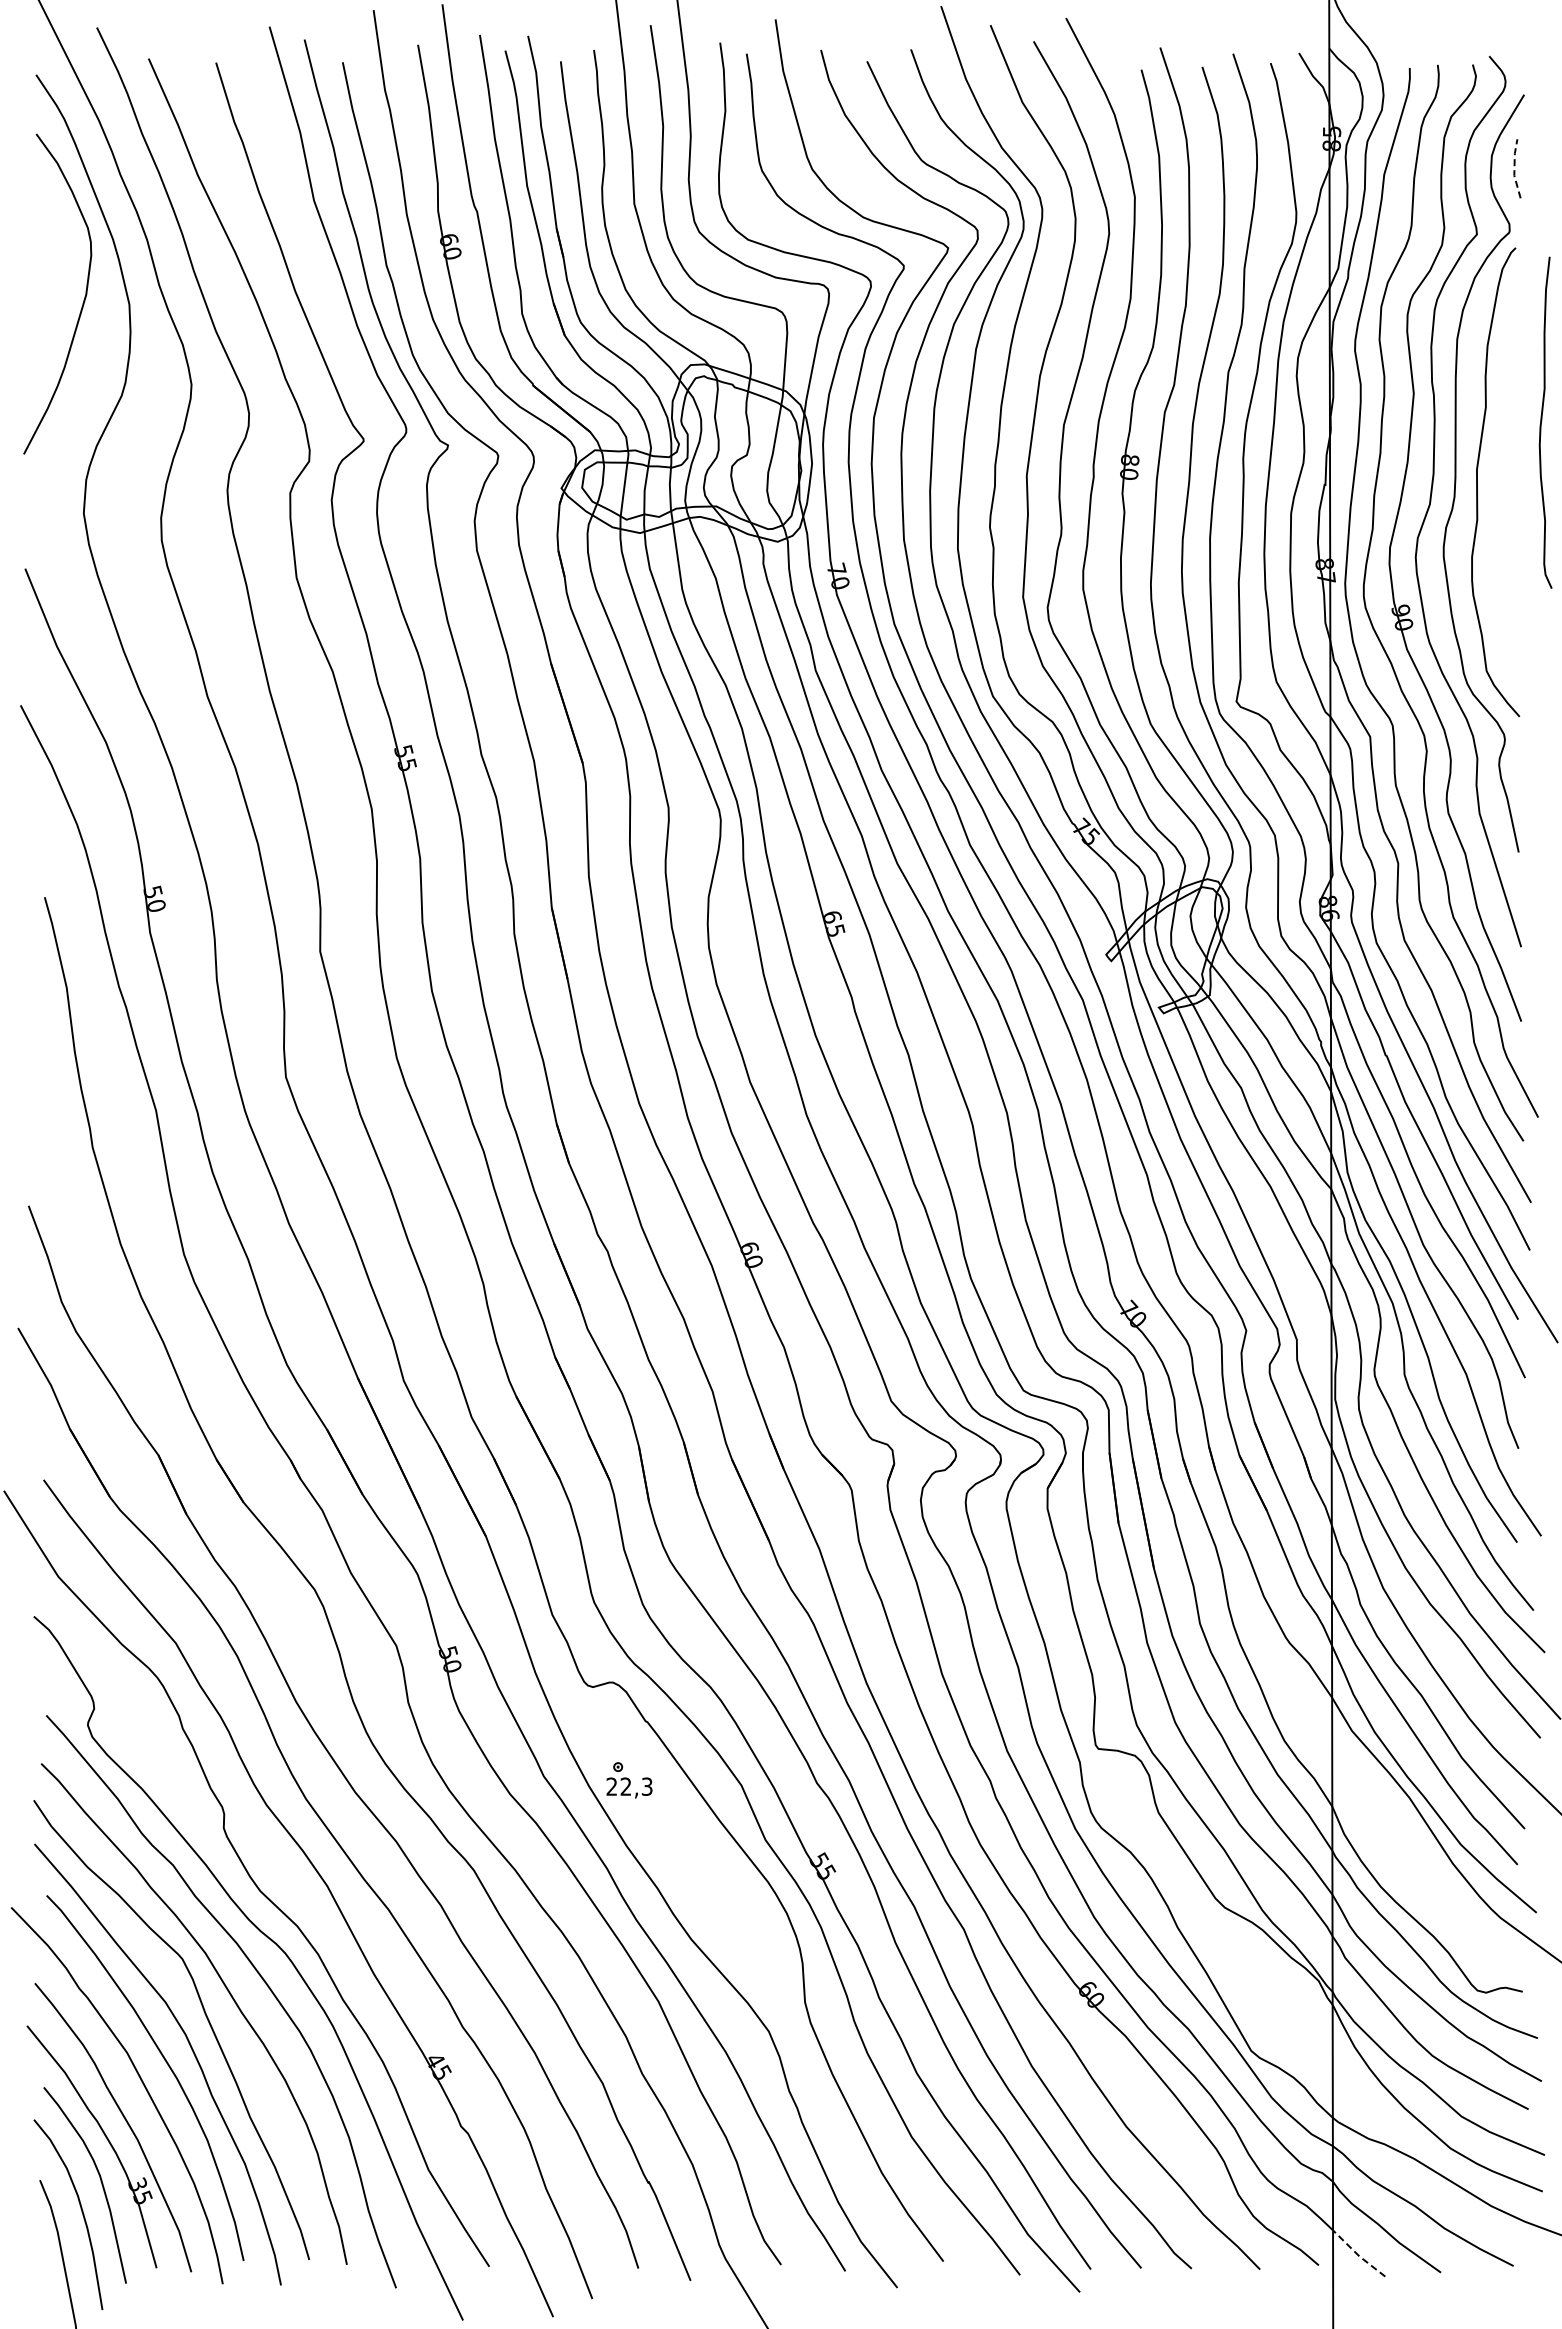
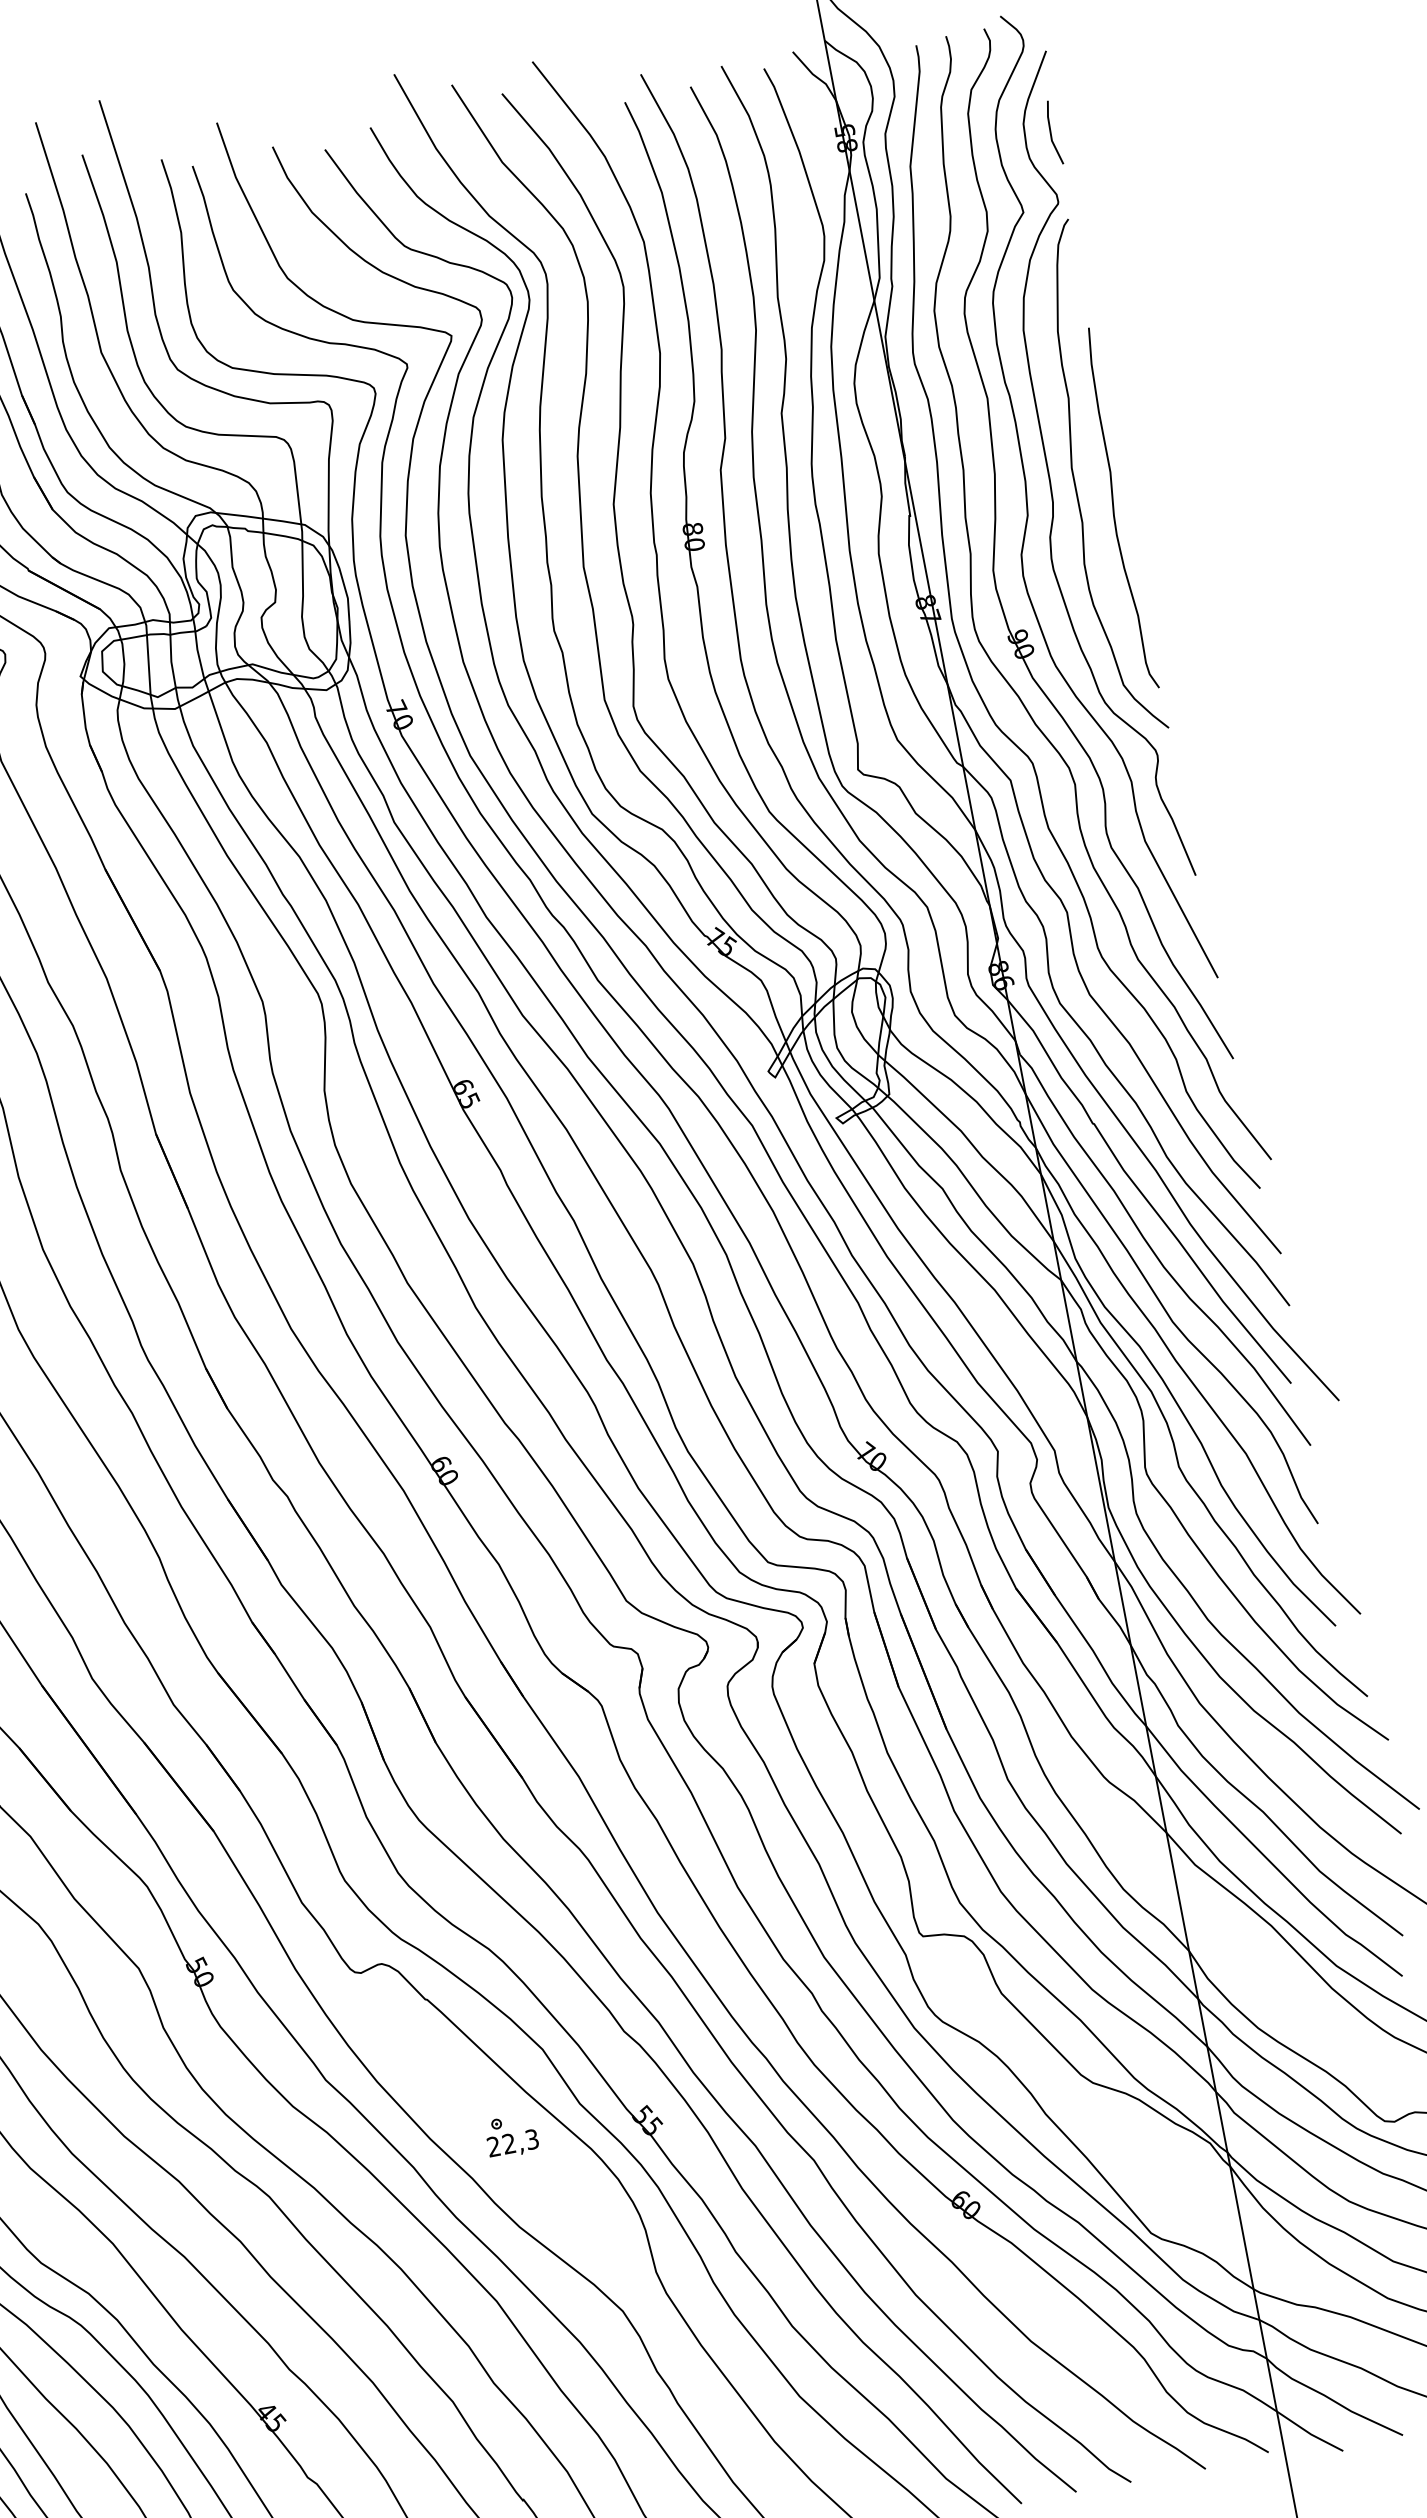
line: (1514, 168) -> (1050, 133), dashed -> solid
curve: (1542, 421) -> (1114, 508), moved
part: (629, 1780) -> (511, 2136), moved
line: (1358, 2255) -> (1309, 2433), dashed -> solid

